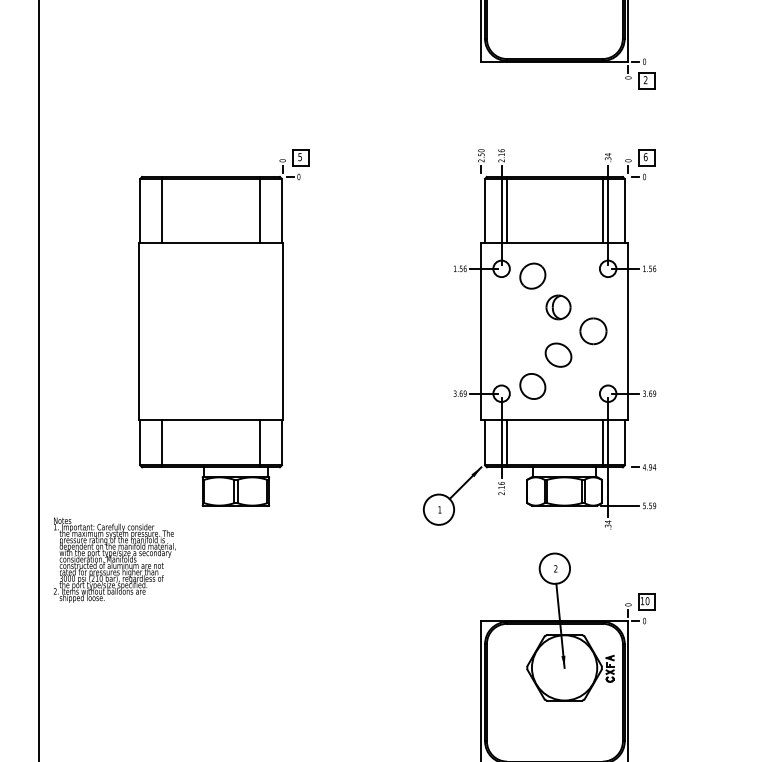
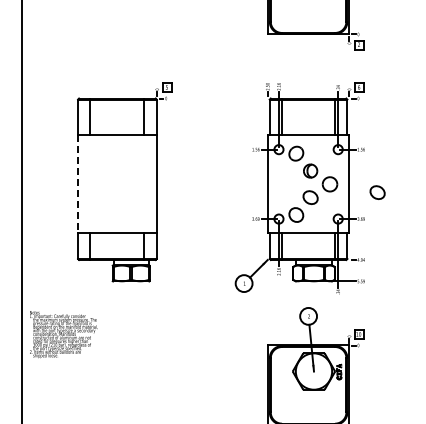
line: (139, 331) -> (77, 184), solid -> dashed
part: (678, 345) -> (377, 192), added
text: (114, 559) -> (63, 334), moved

